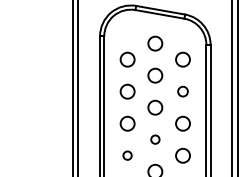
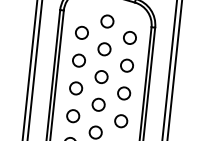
circle: (182, 91) -> (126, 65), size x1.43
circle: (155, 139) -> (98, 104), size x1.67
circle: (127, 155) -> (73, 115), size x1.67

